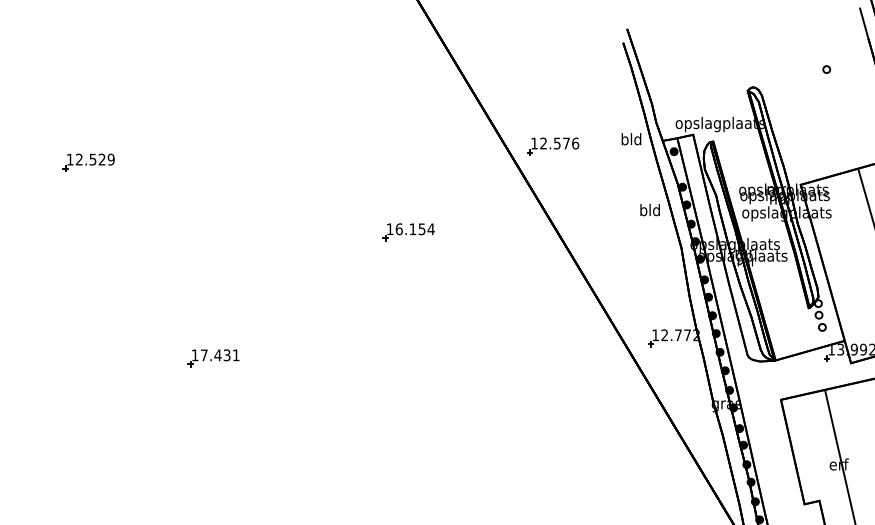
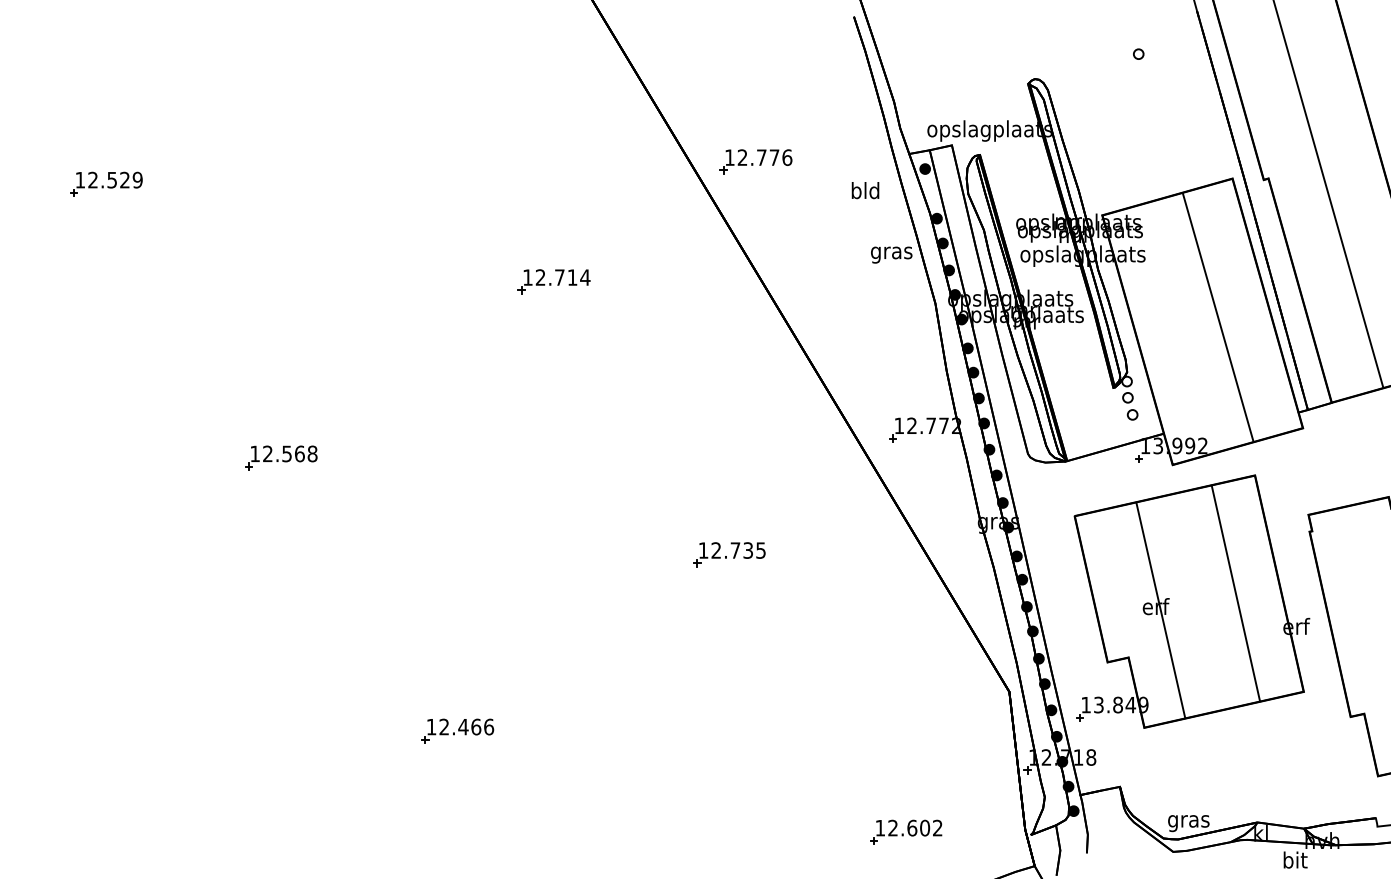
text: (631, 139) -> (865, 190), moved
text: (557, 143) -> (761, 157), 12.576 -> 12.776
text: (650, 211) -> (891, 252), bld -> gras
text: (410, 229) -> (556, 277), 16.154 -> 12.714
text: (220, 355) -> (290, 453), 17.431 -> 12.568
part: (534, 427) -> (729, 554), added

